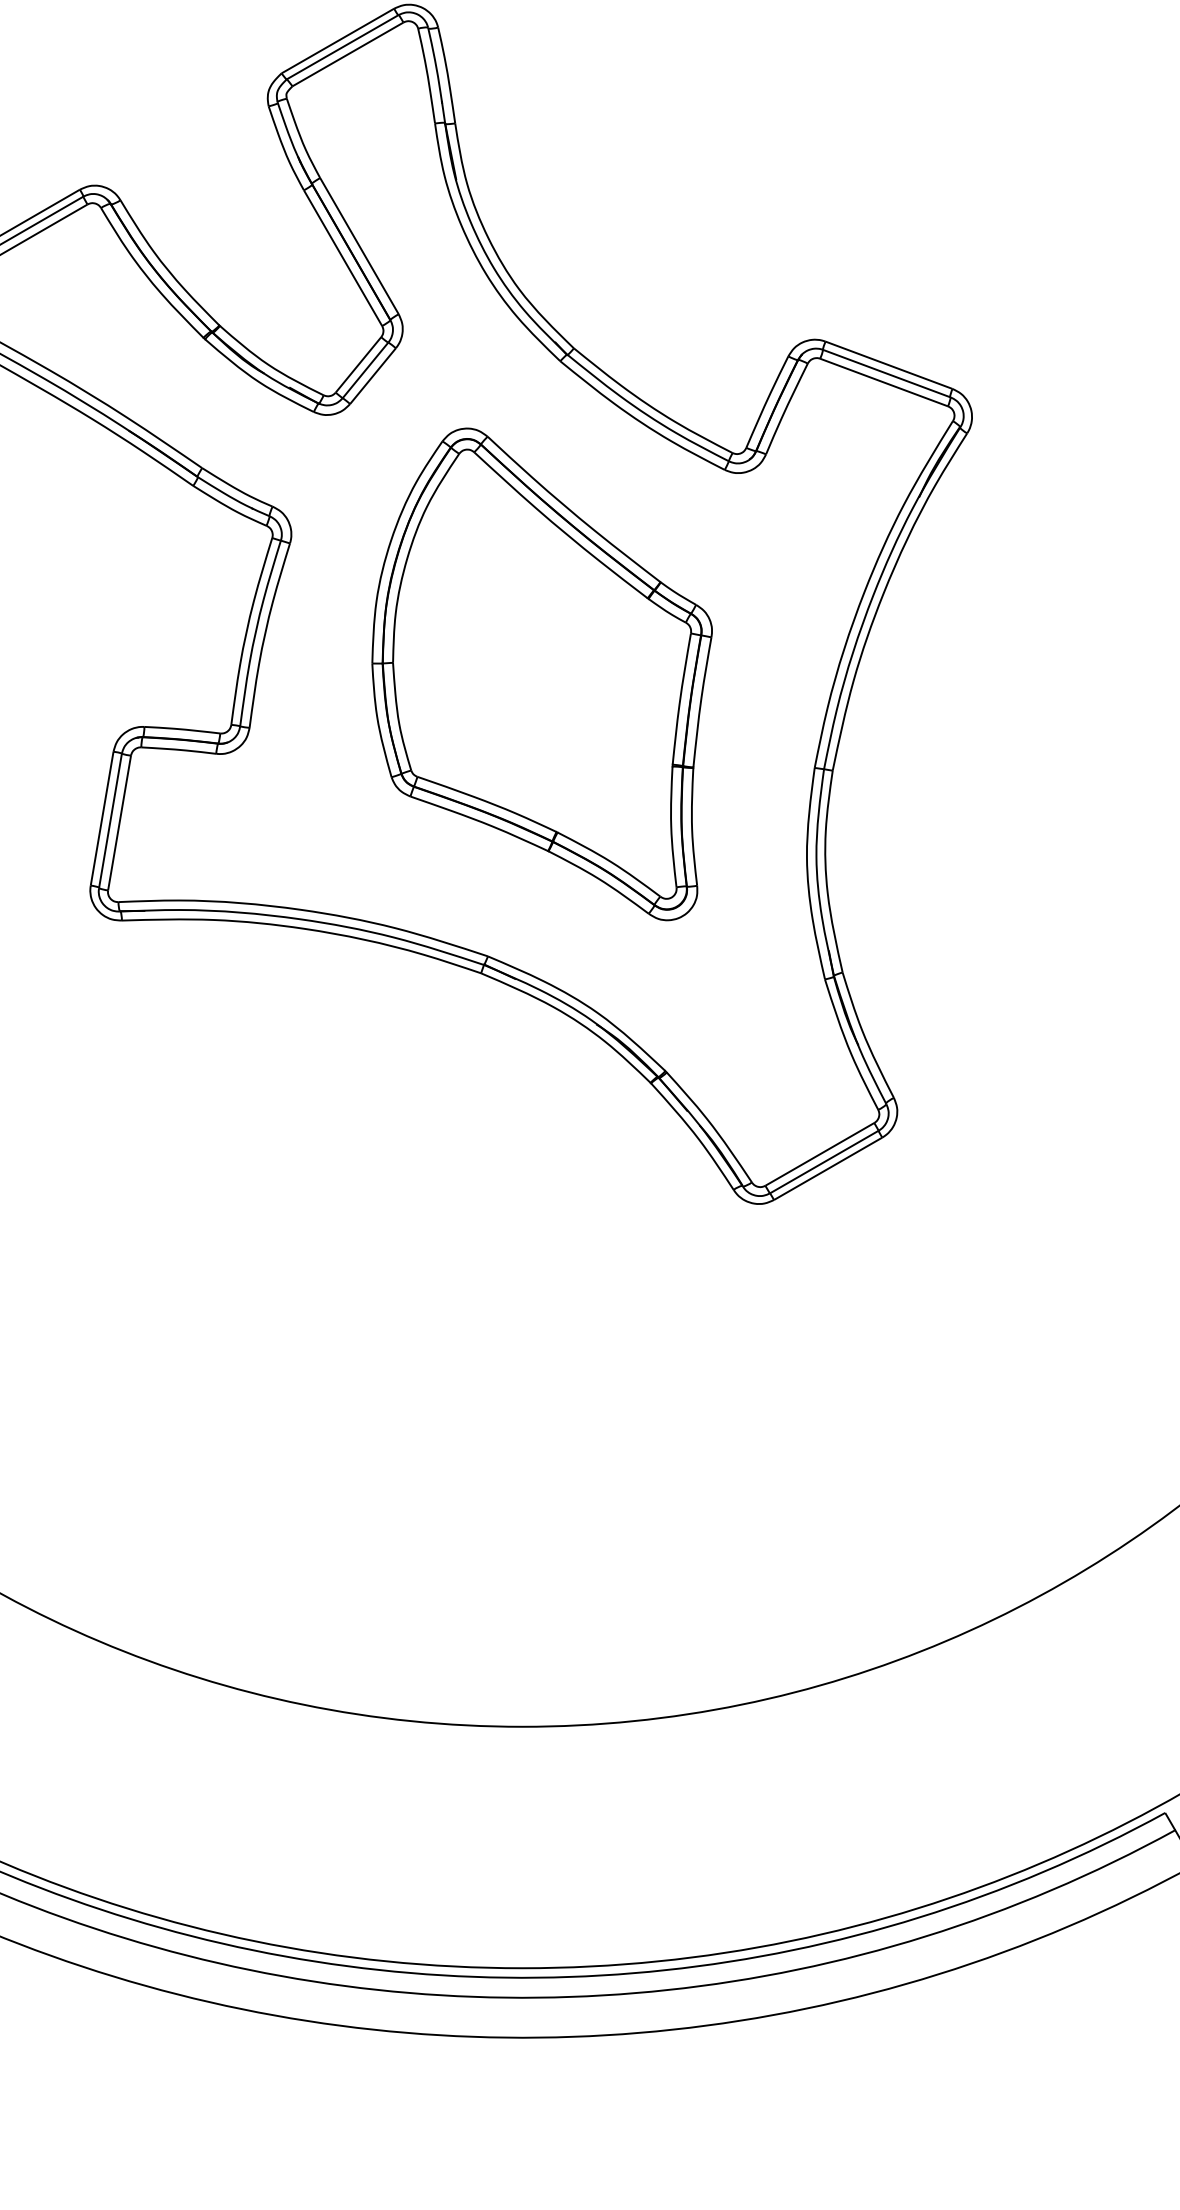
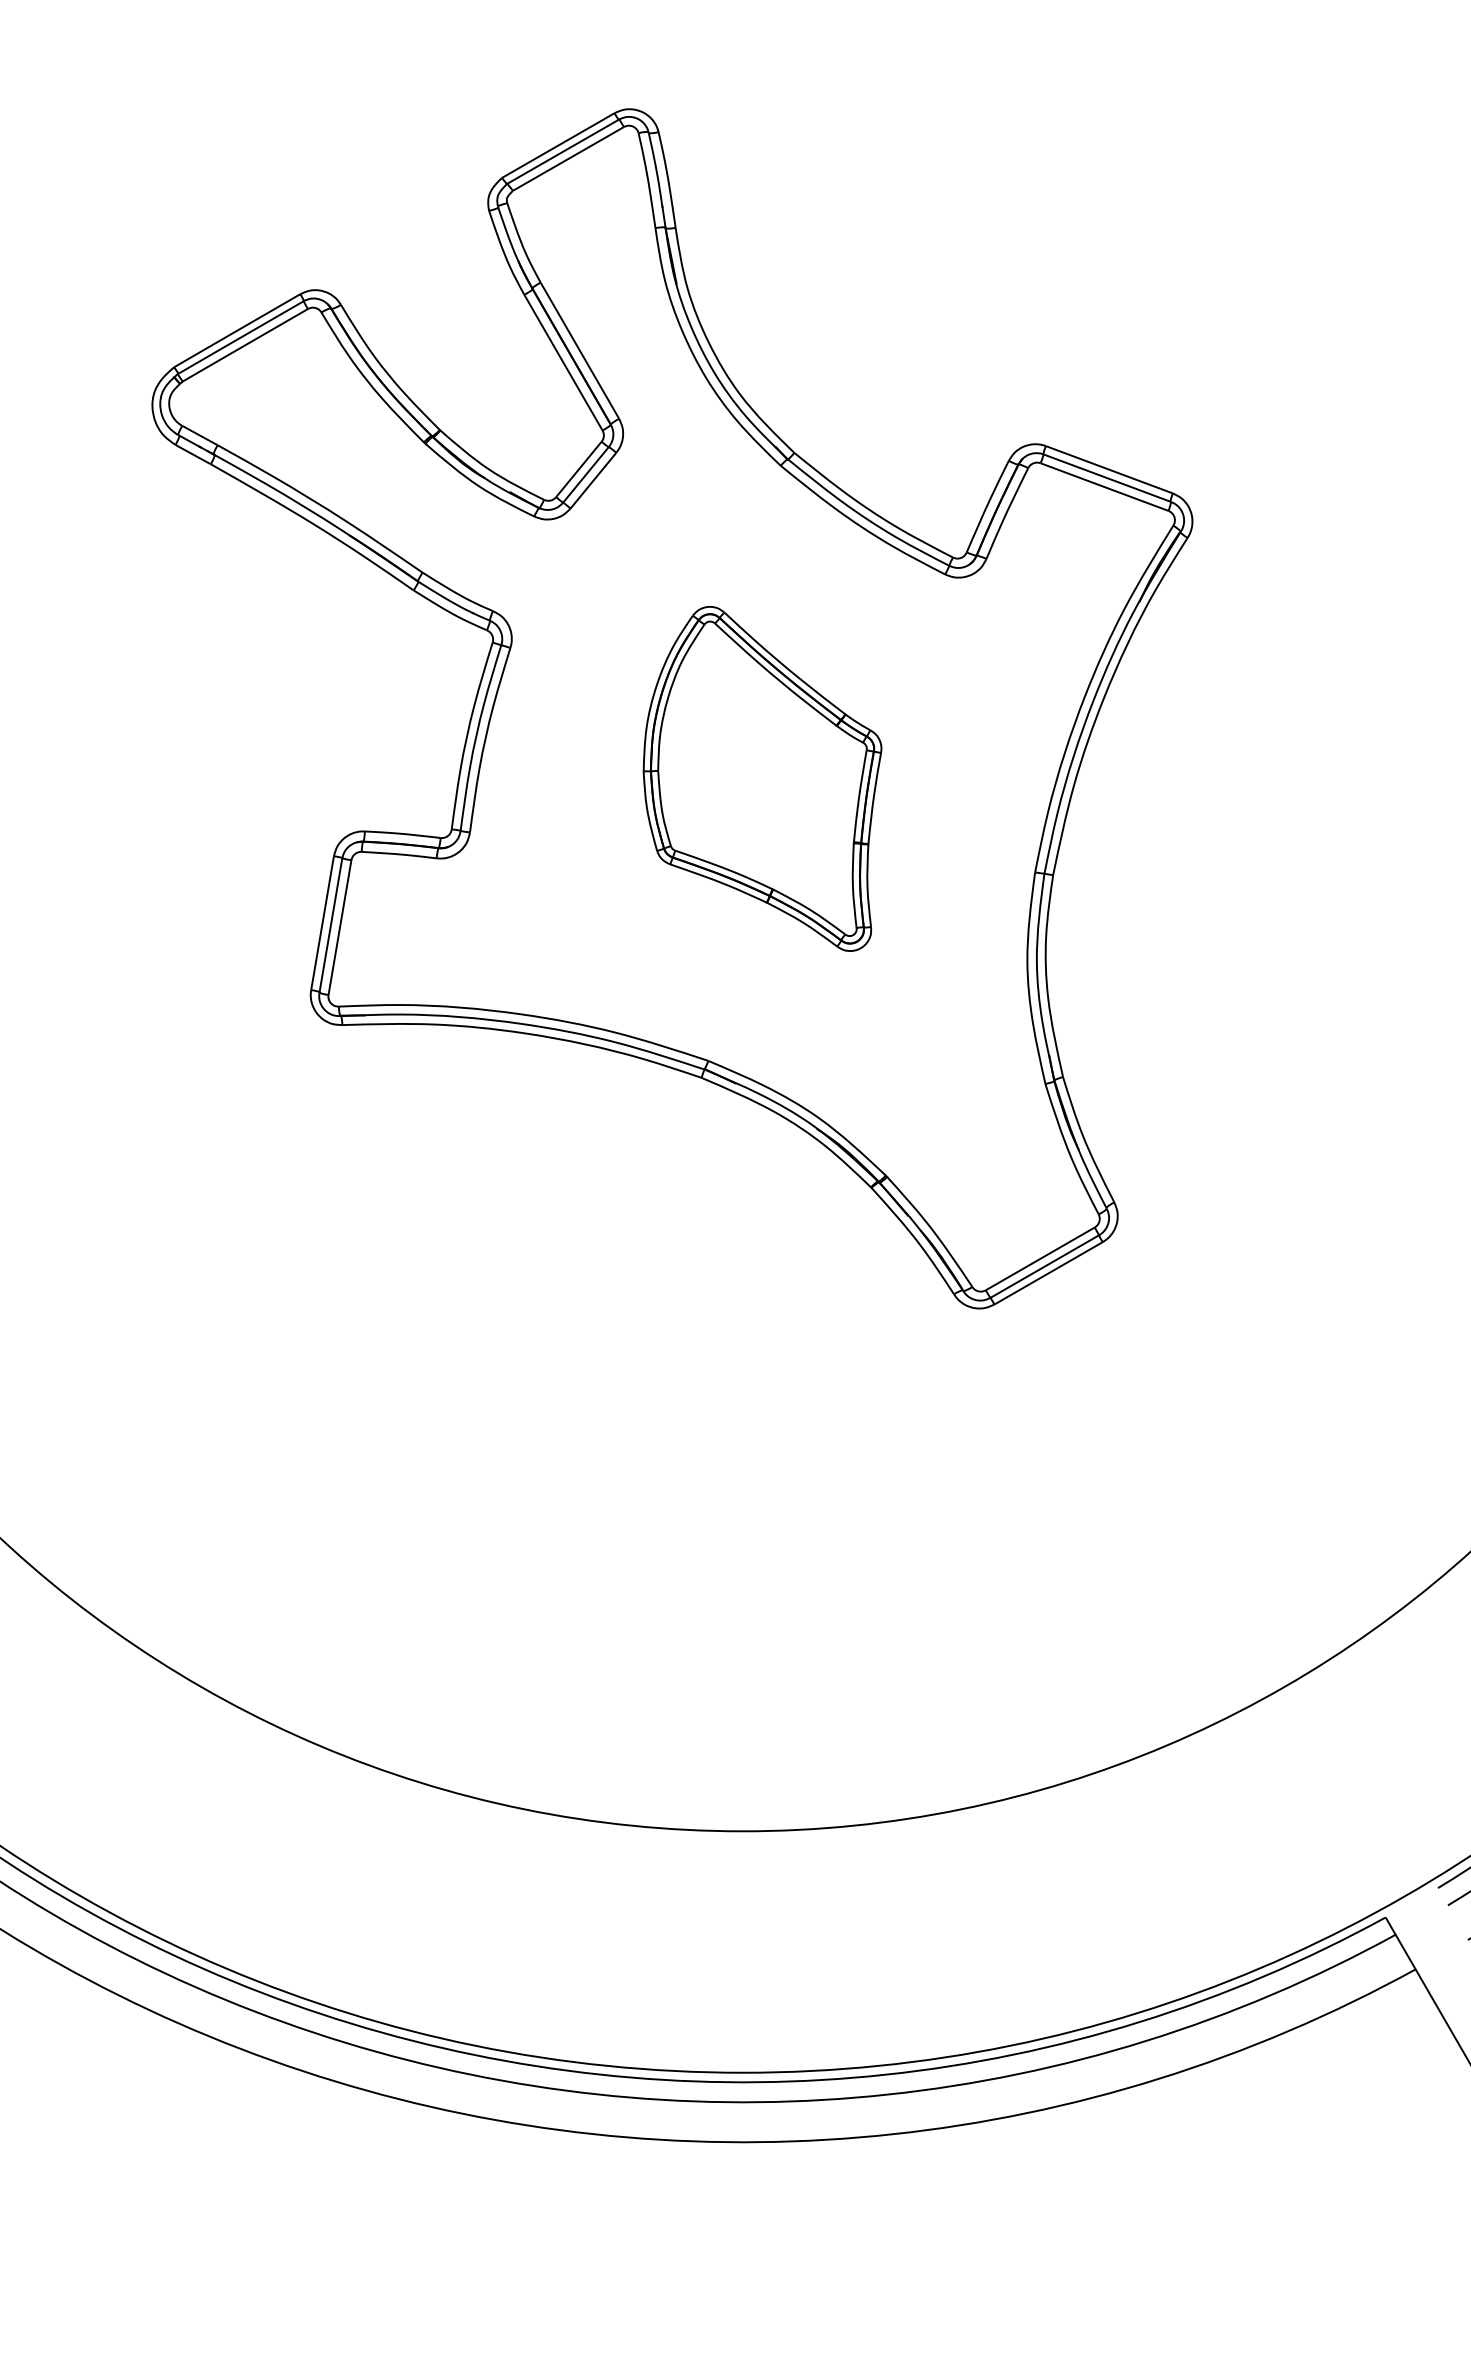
part: (542, 673) -> (762, 778), size x0.7

